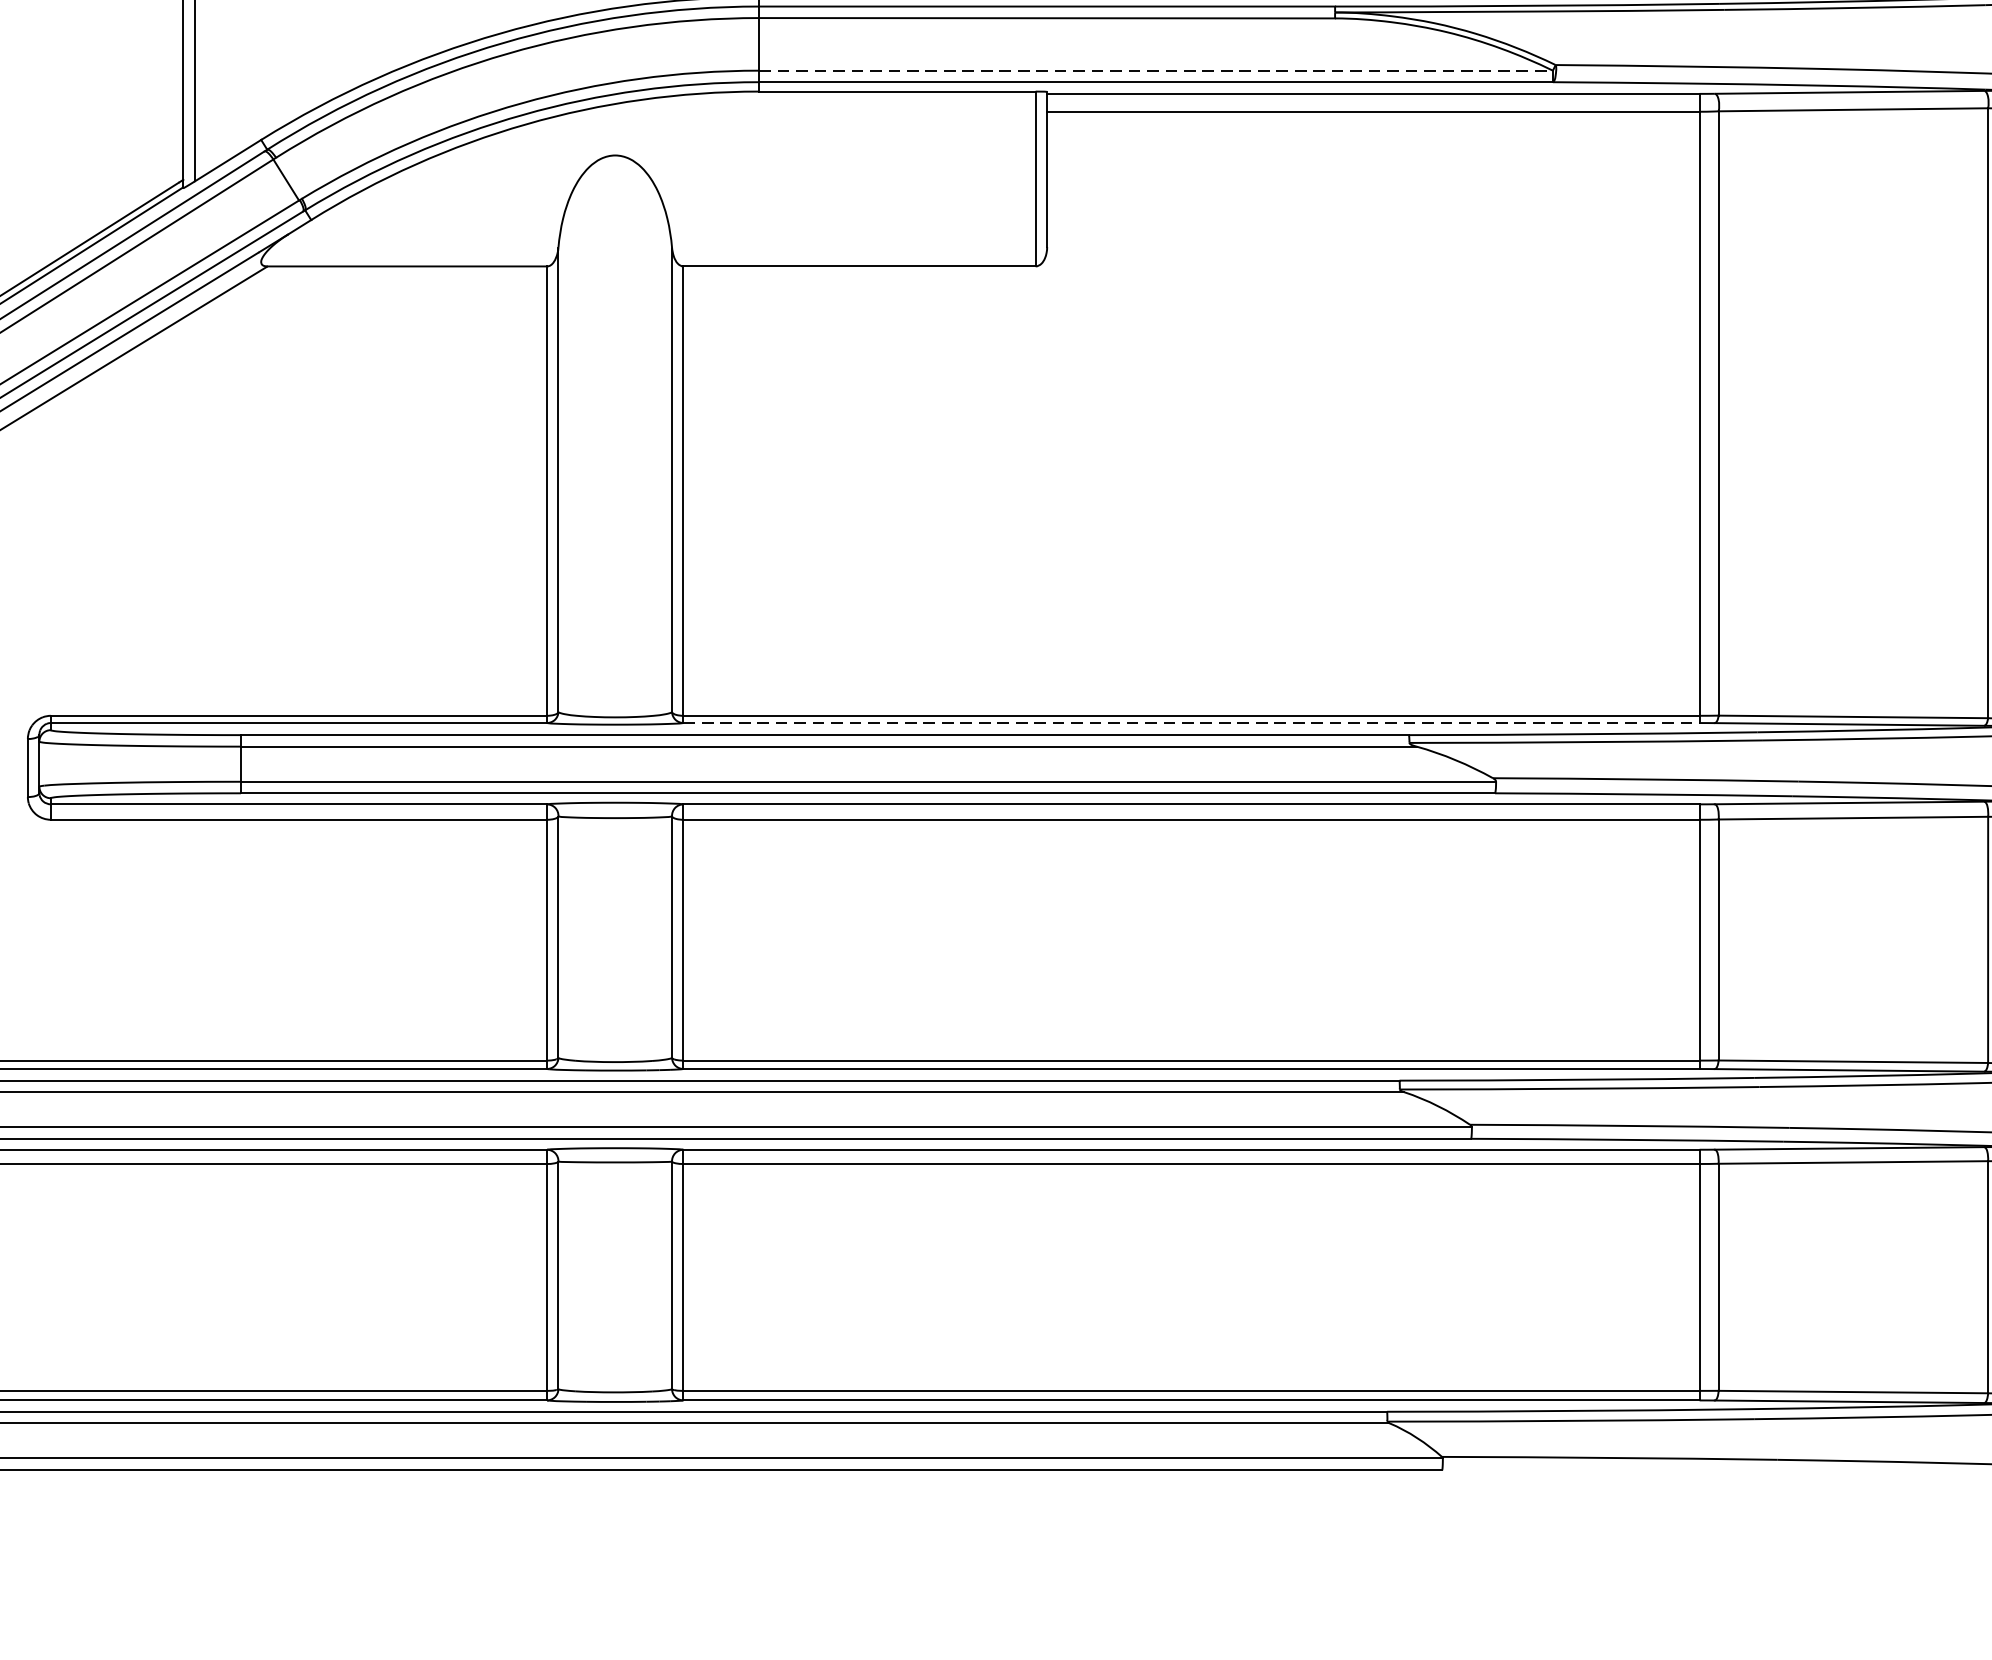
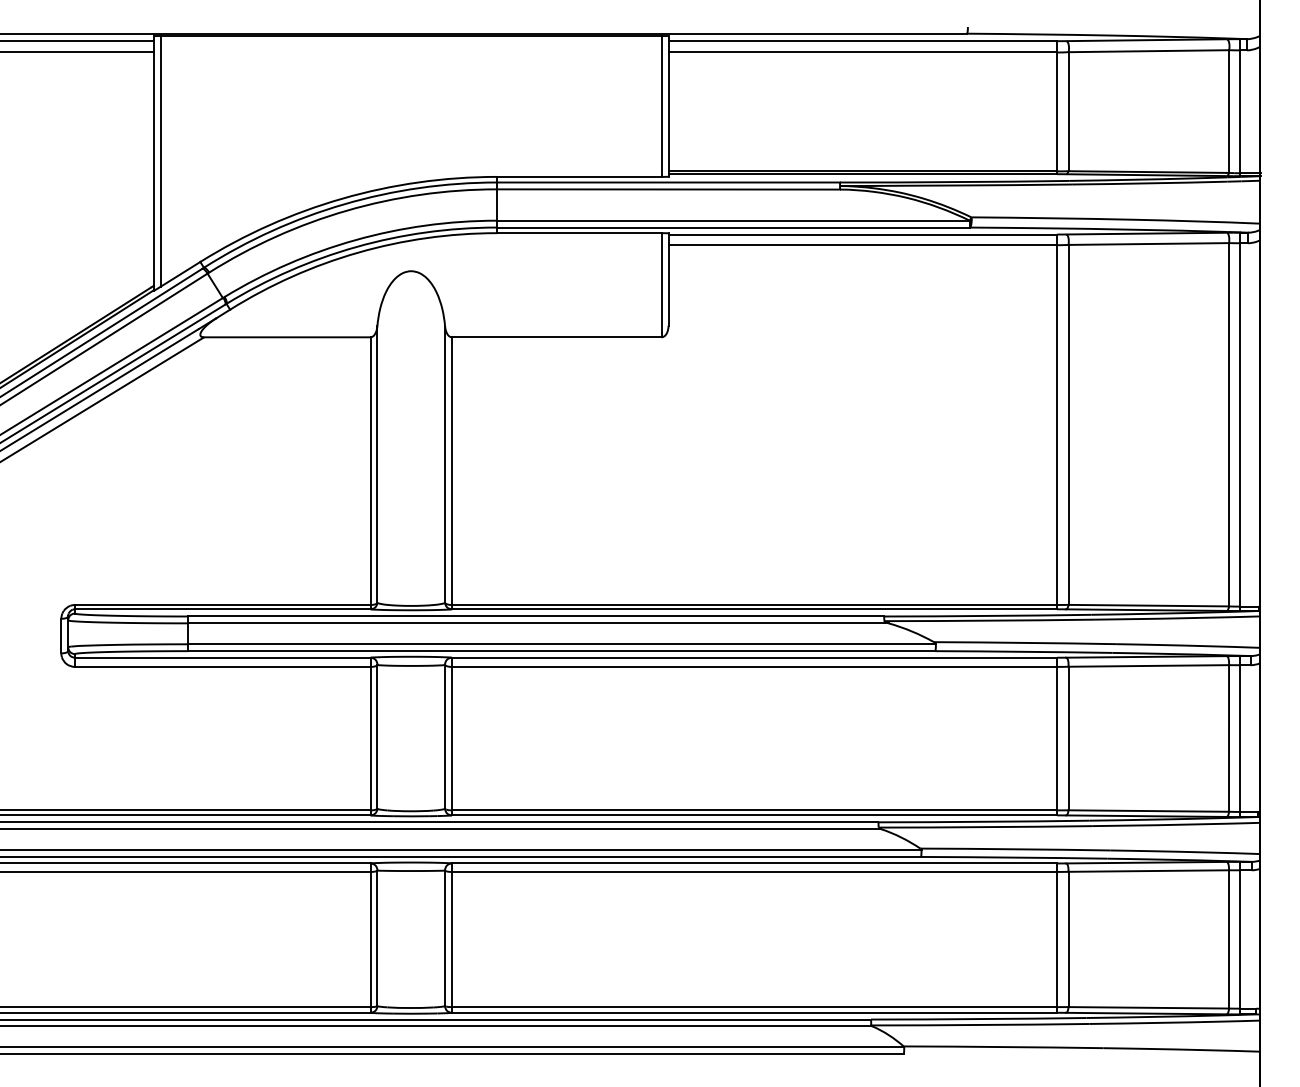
line: (1156, 70) -> (733, 220), dashed -> solid
line: (1191, 723) -> (754, 609), dashed -> solid

